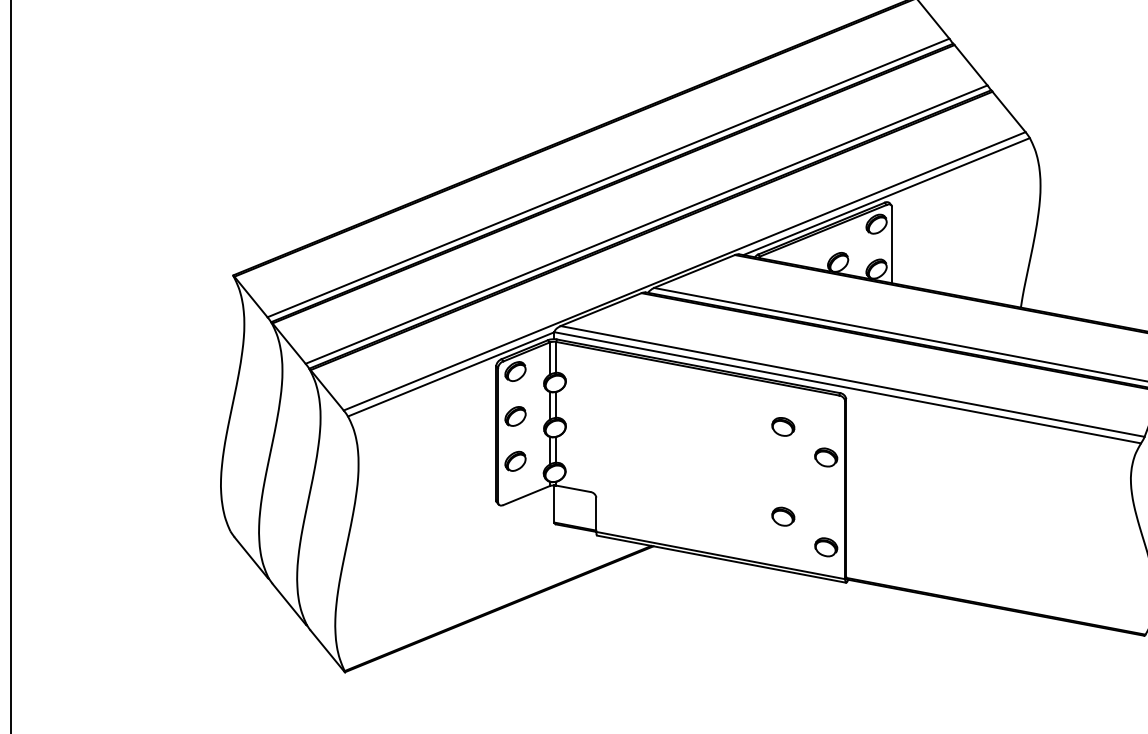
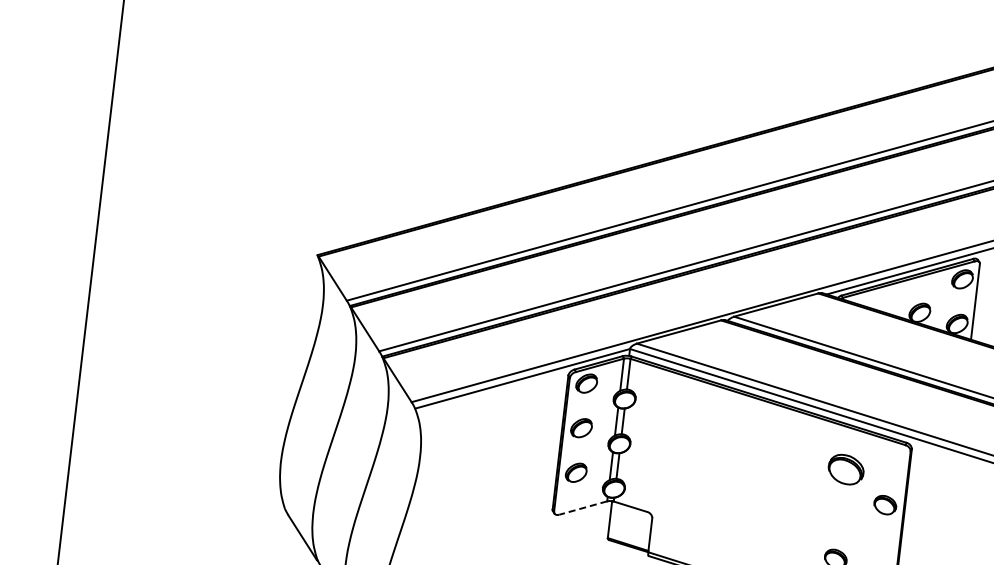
part: (783, 426) -> (846, 469), size x1.6
line: (526, 495) -> (583, 507), solid -> dashed

